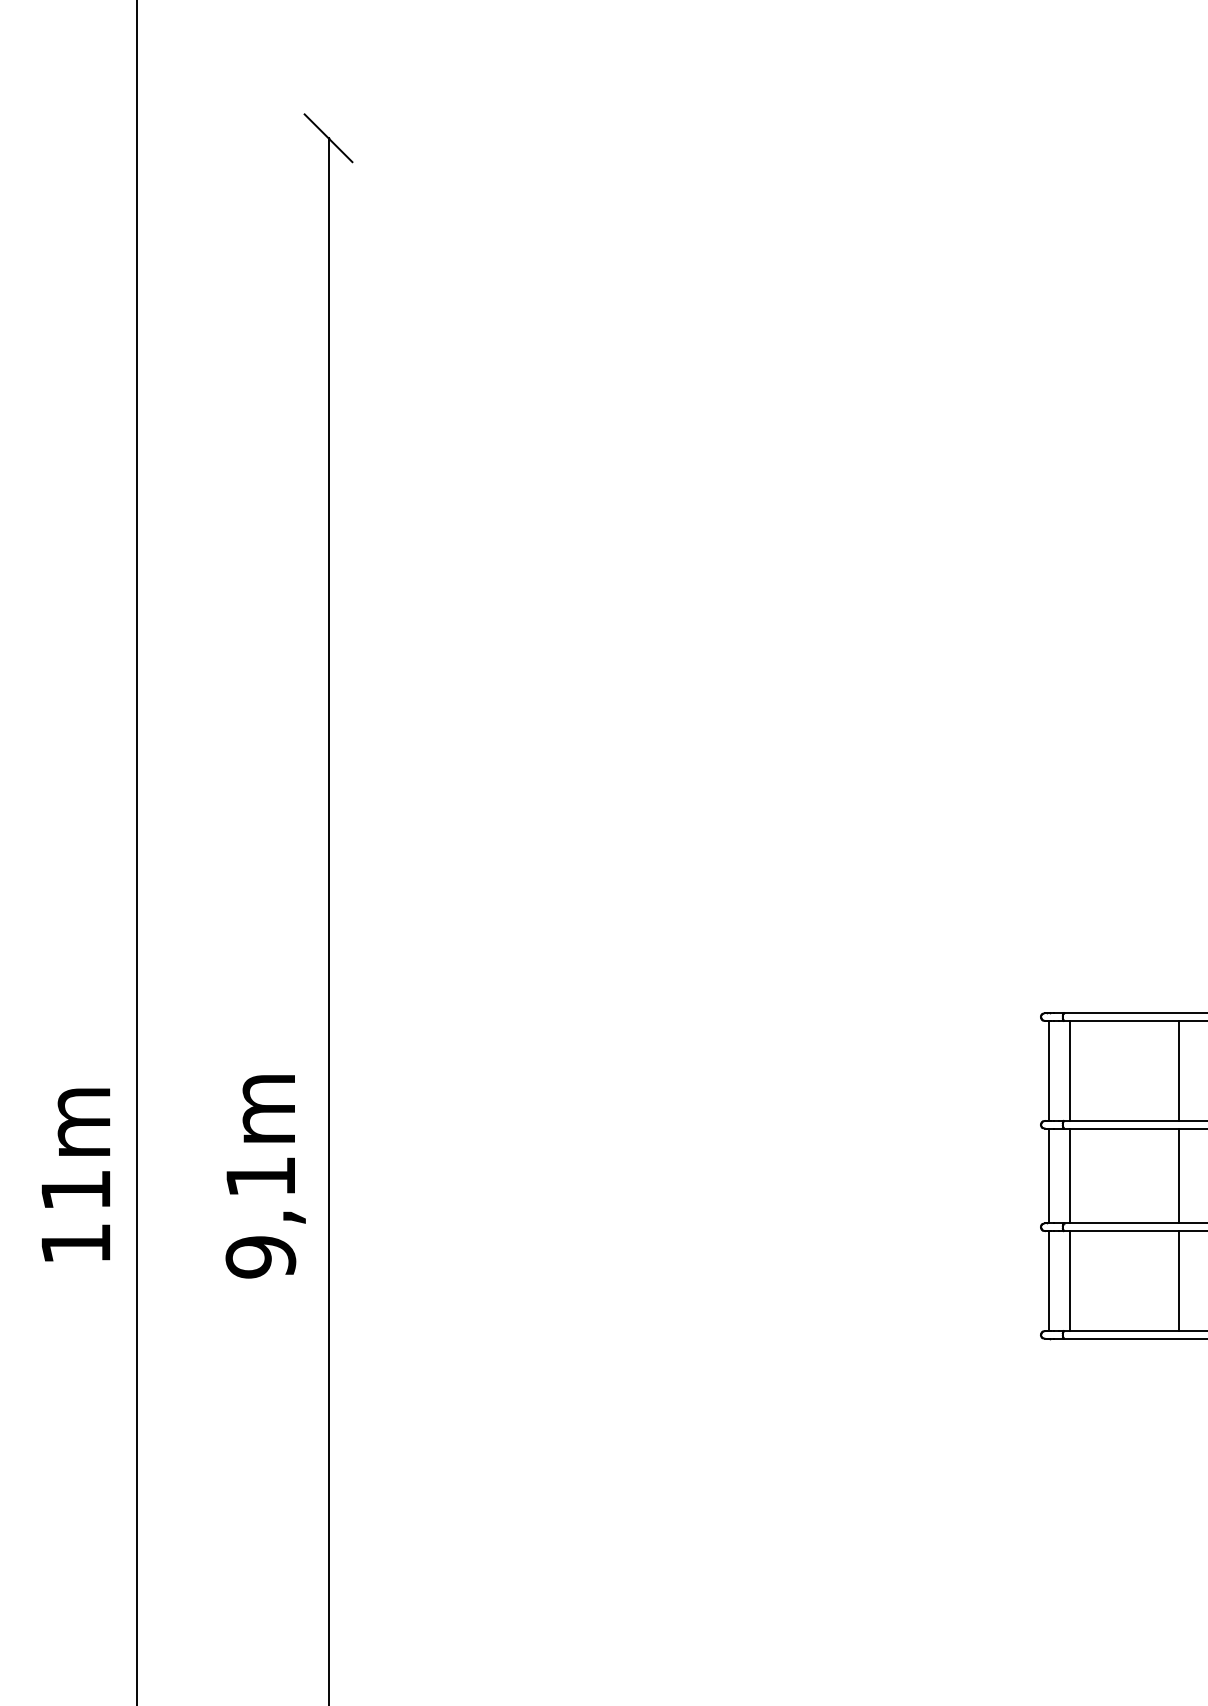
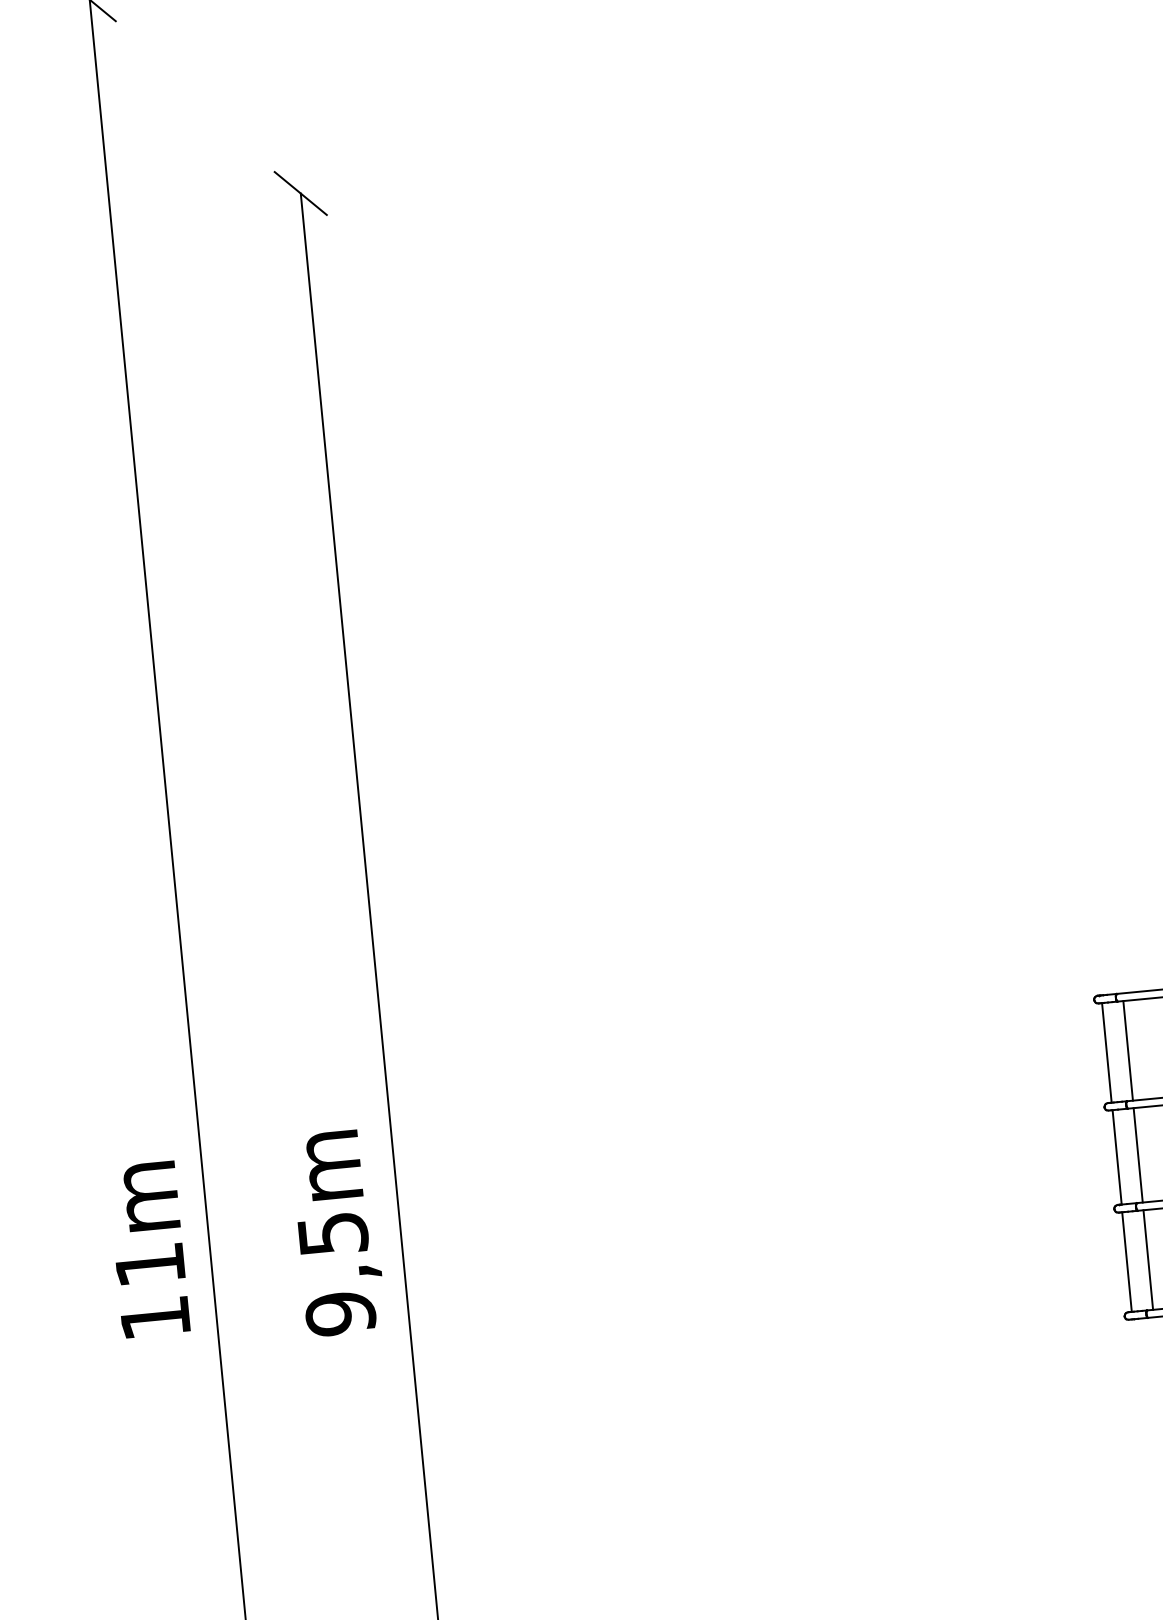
text: (261, 1177) -> (333, 1234), 9,1m -> 9,5m

